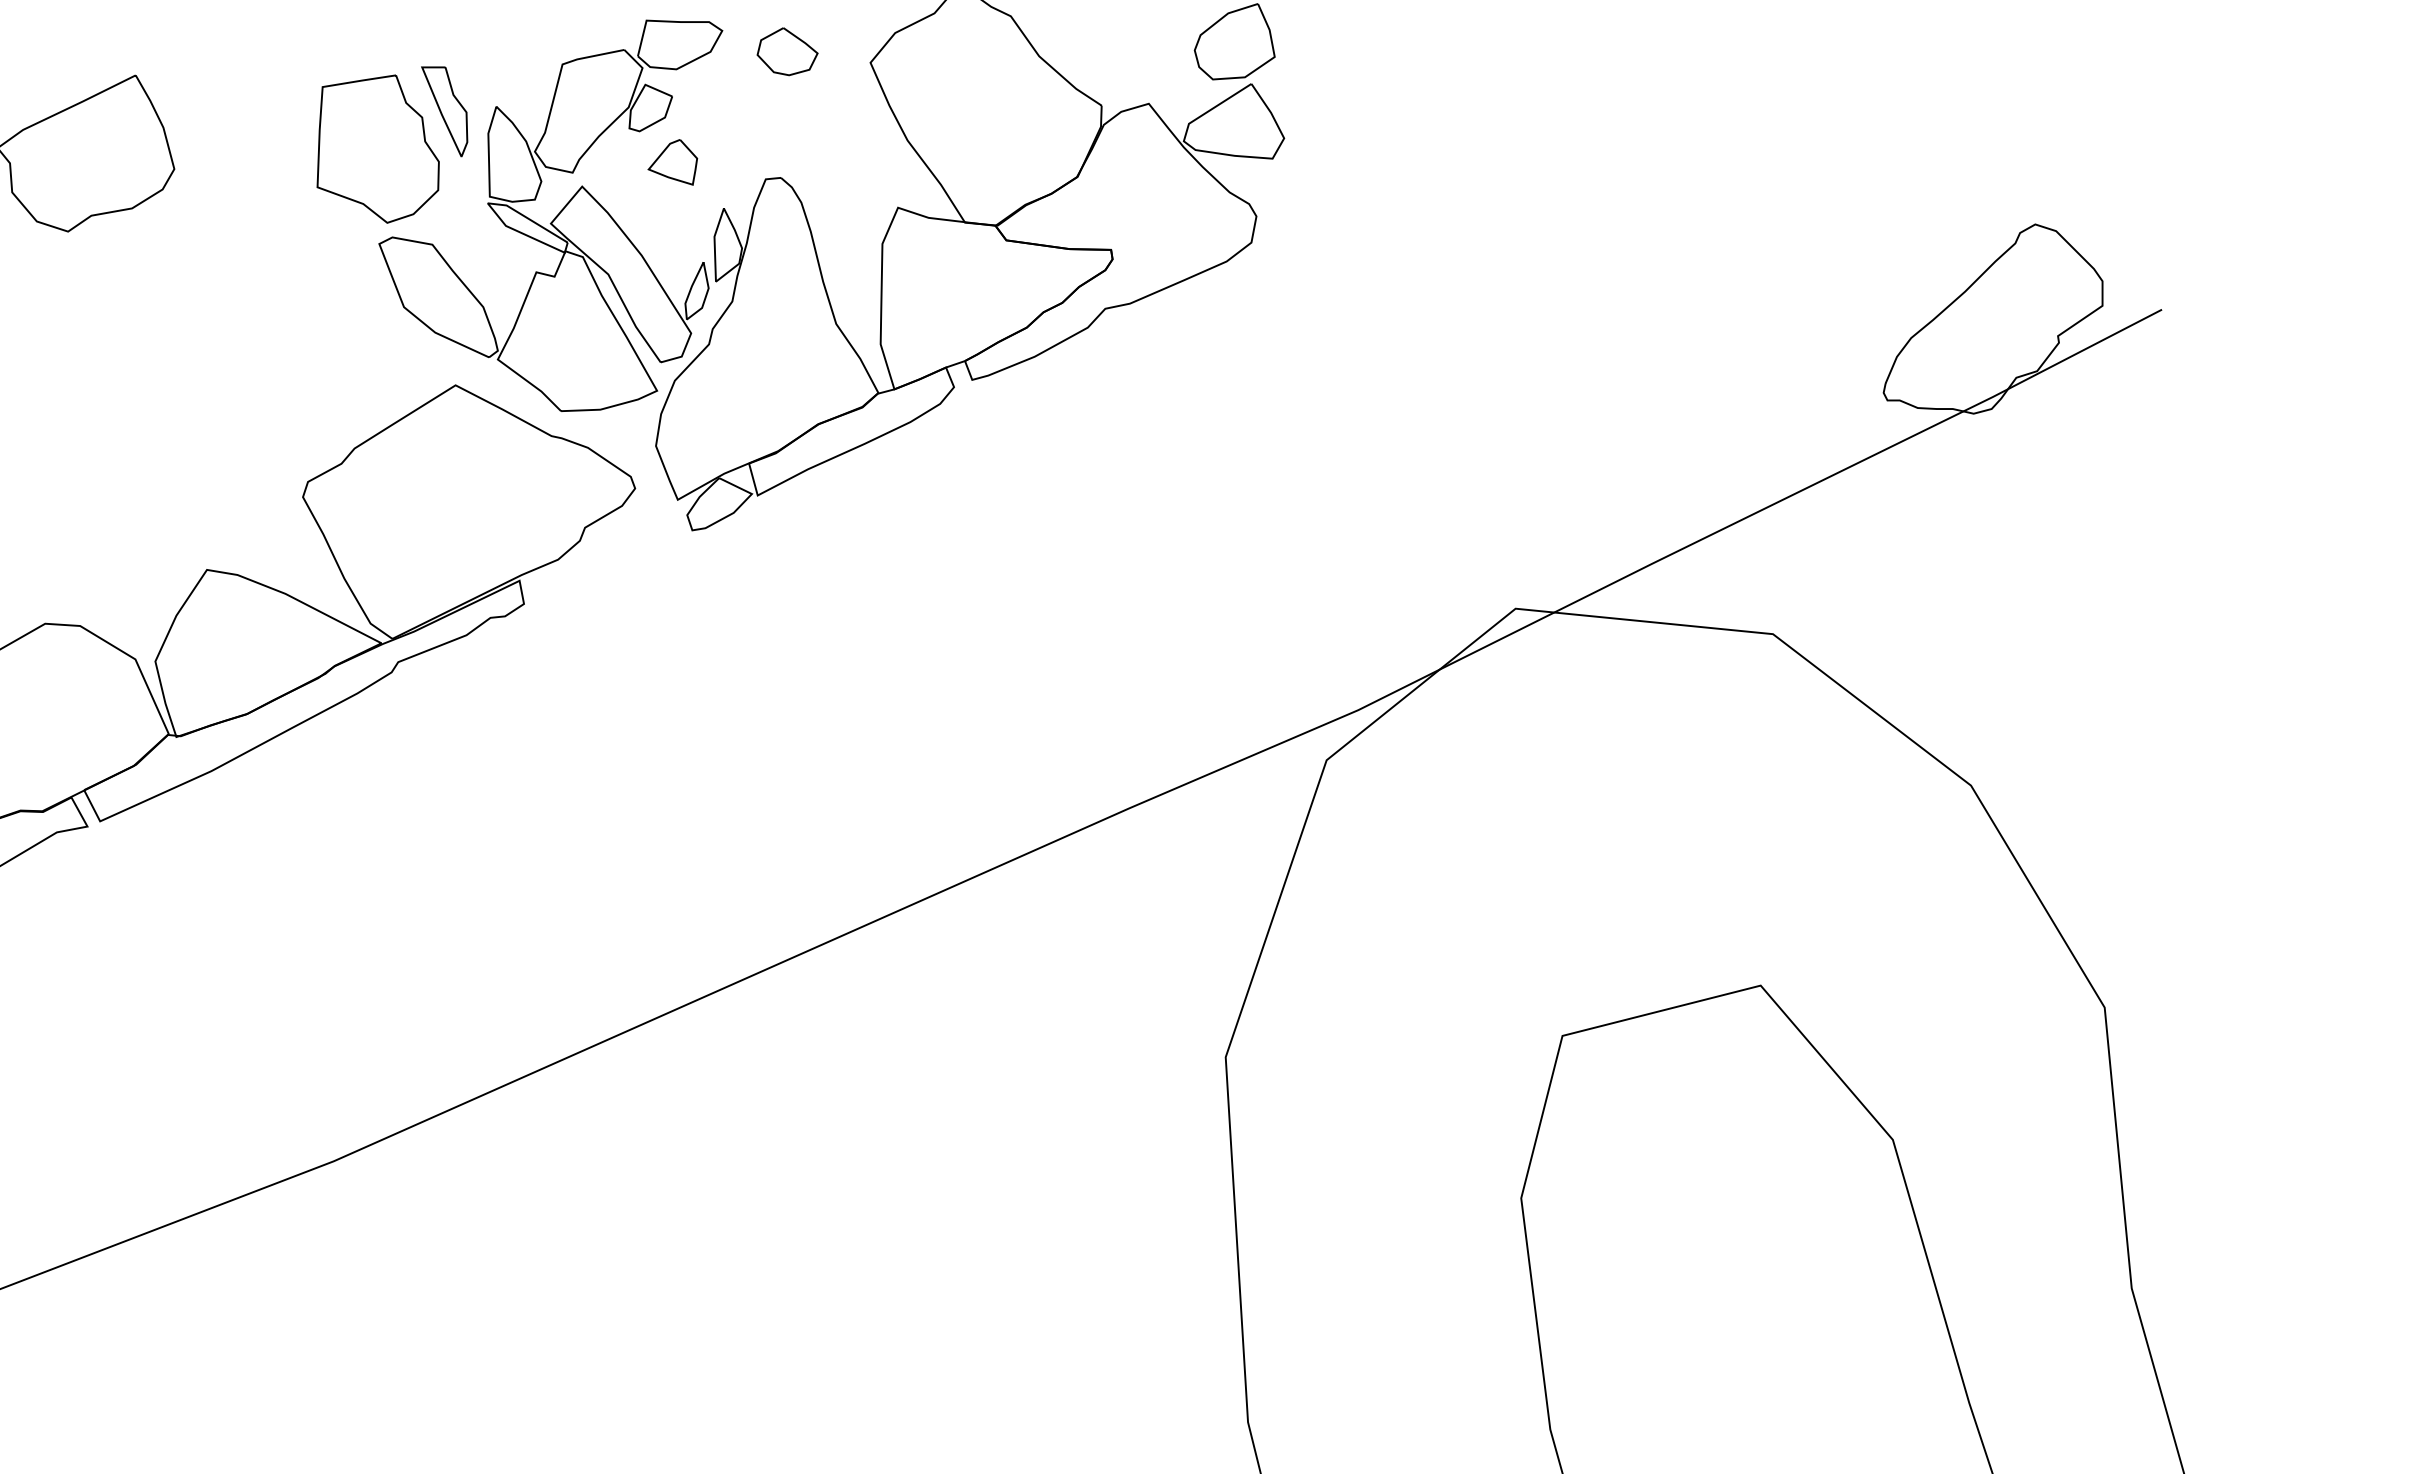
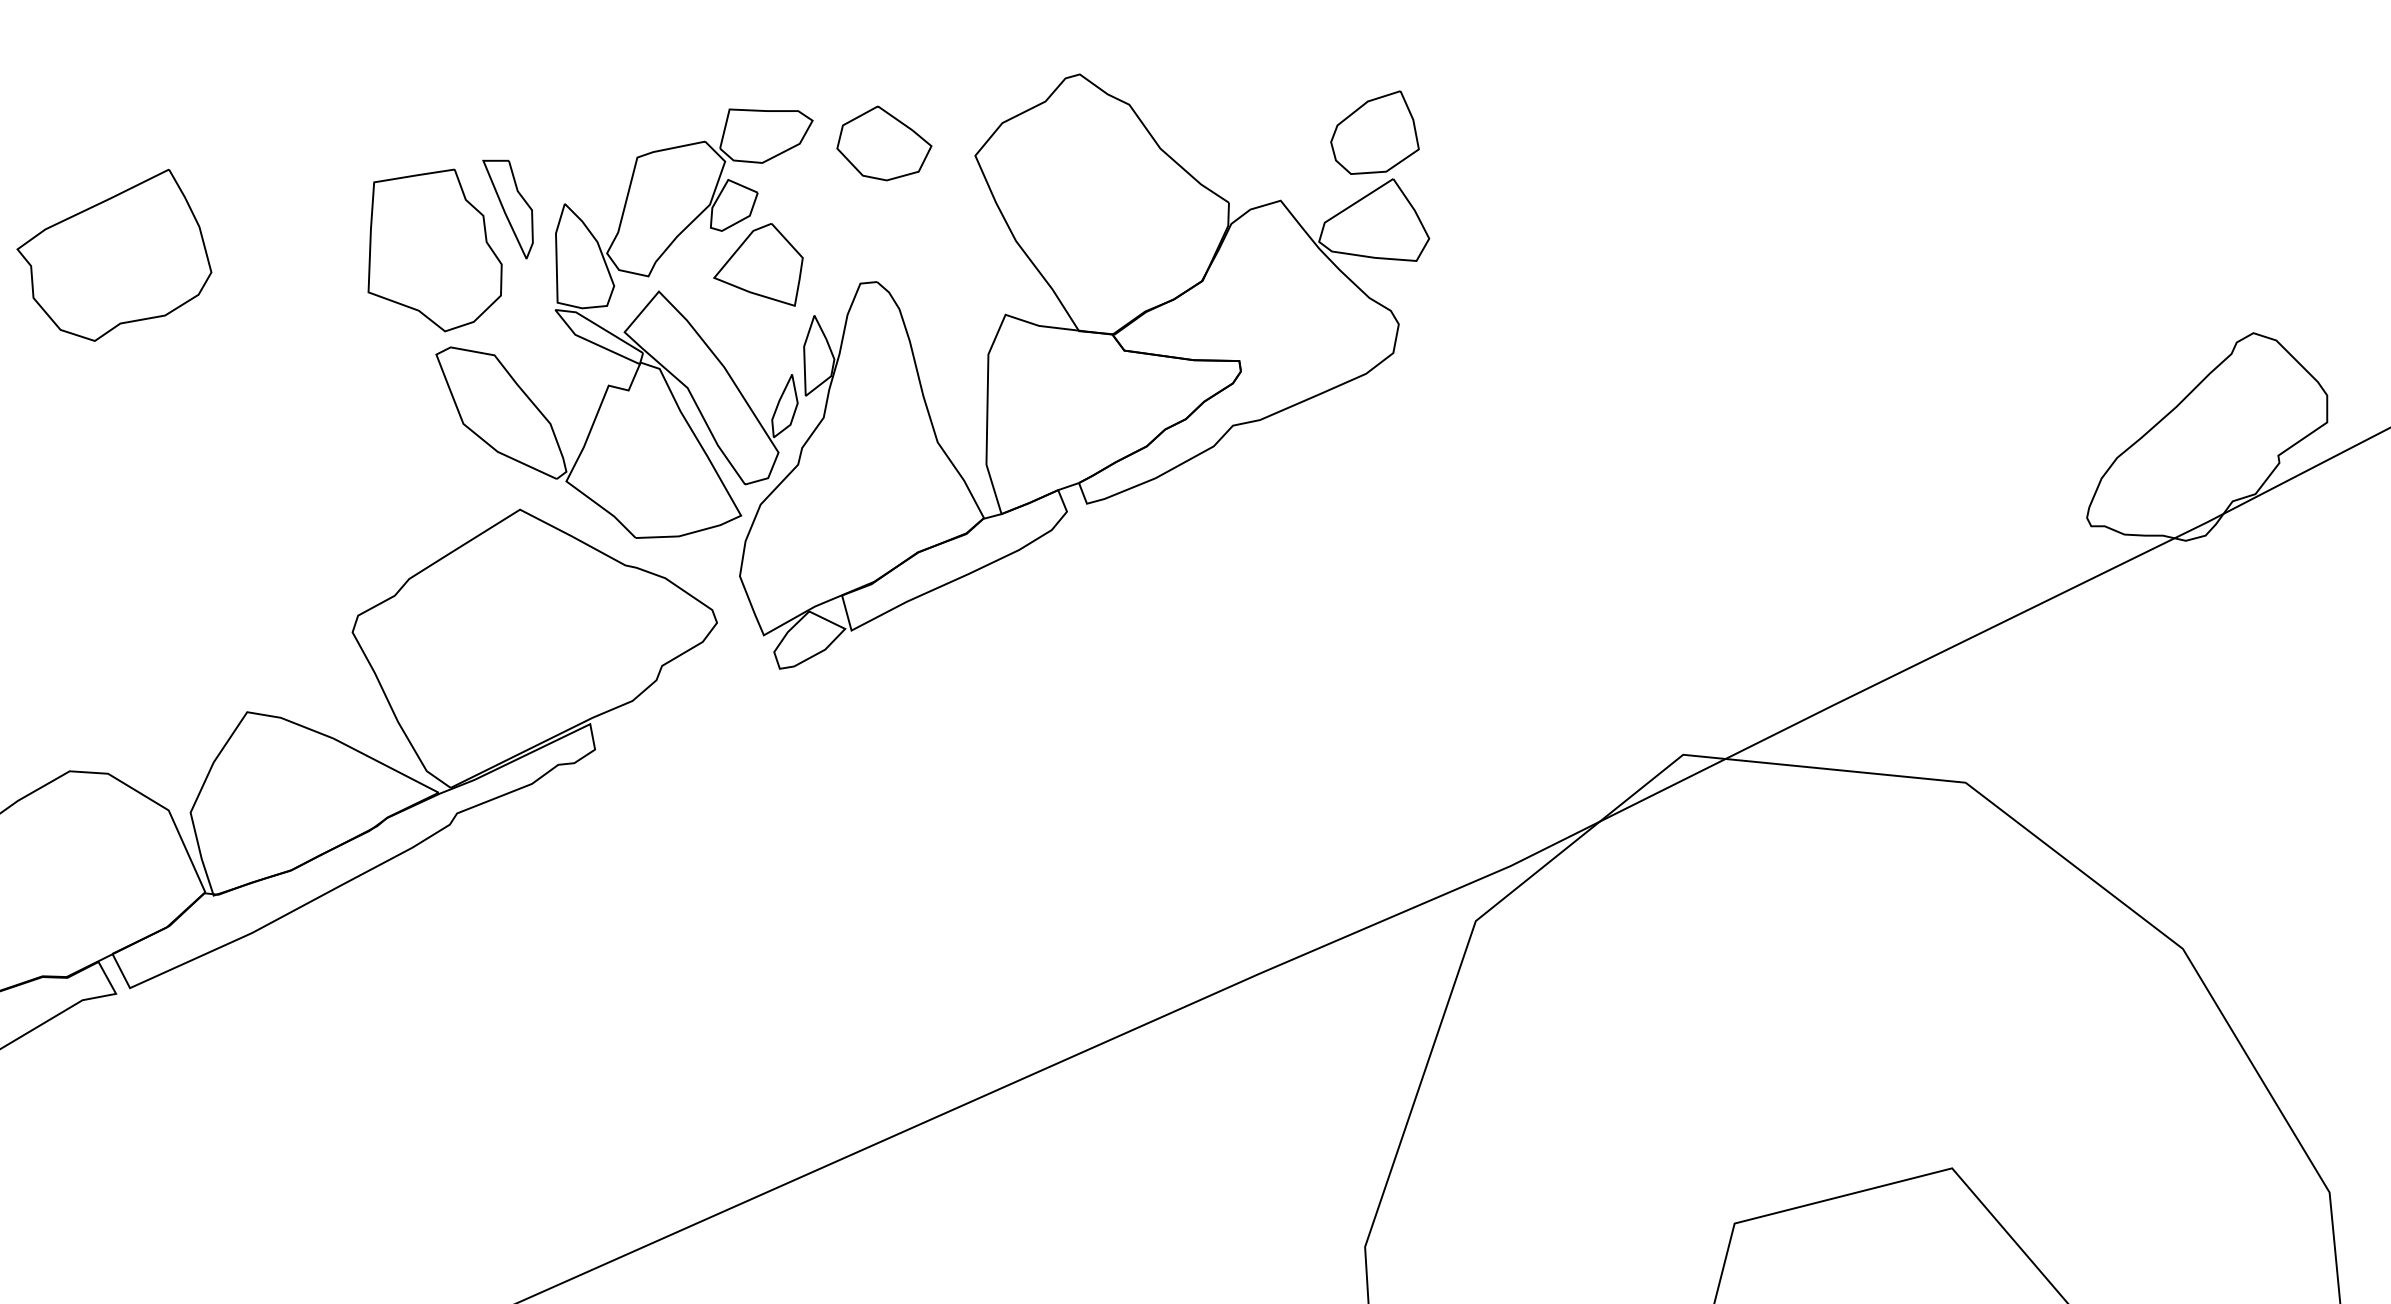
part: (787, 51) -> (884, 143), size x1.43
part: (672, 162) -> (758, 265), size x1.67

